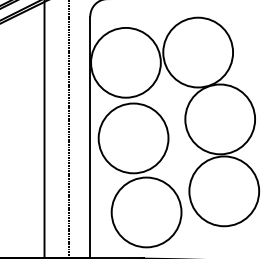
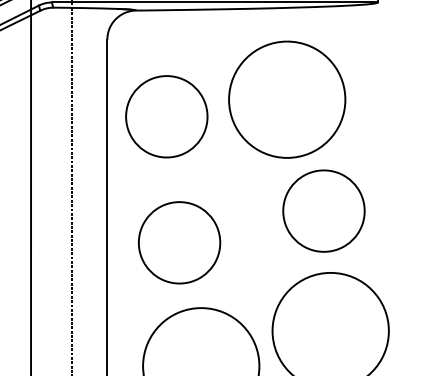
circle: (125, 62) -> (166, 116), size x0.7
circle: (220, 119) -> (324, 211), size x0.7
circle: (133, 138) -> (179, 242), size x0.7

